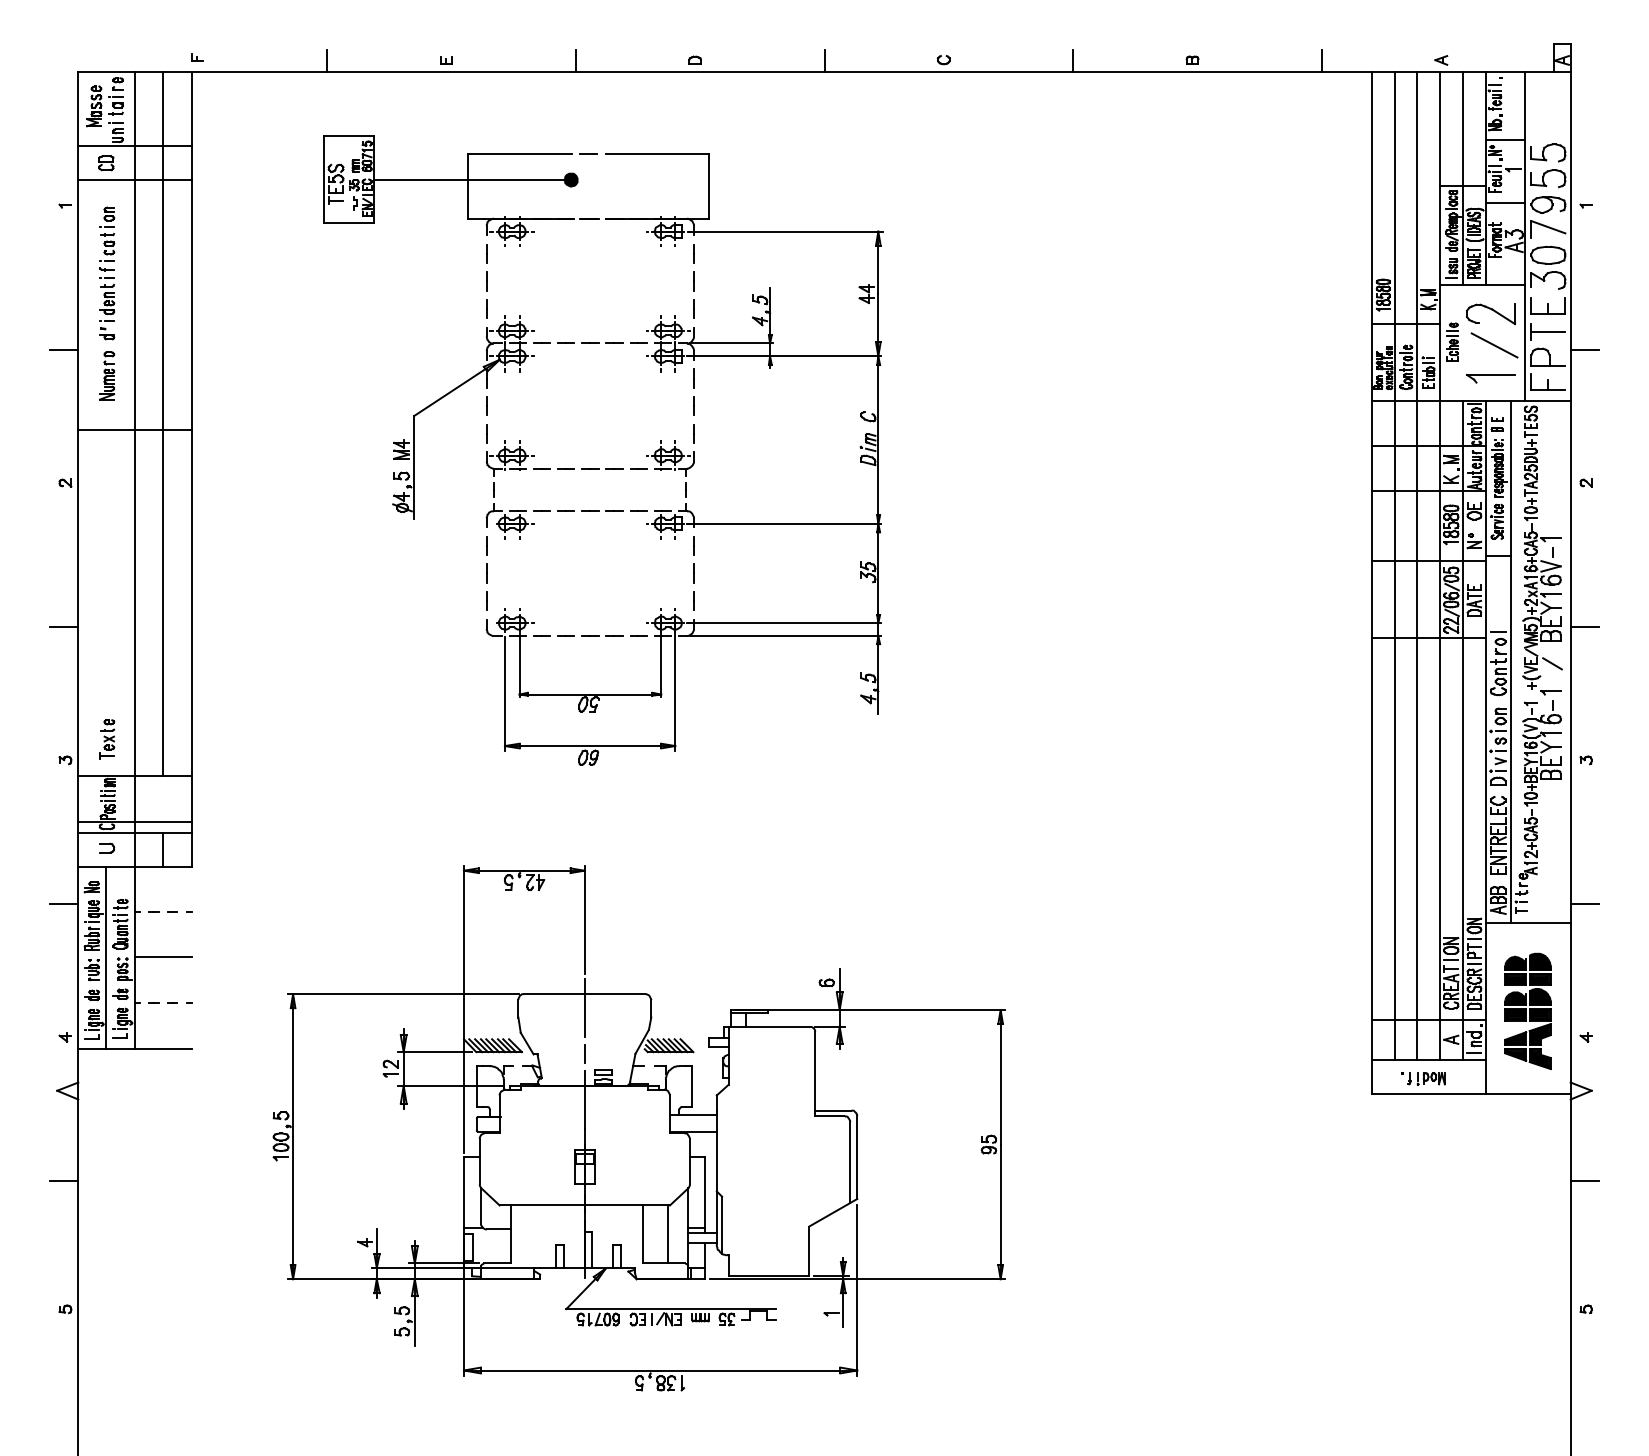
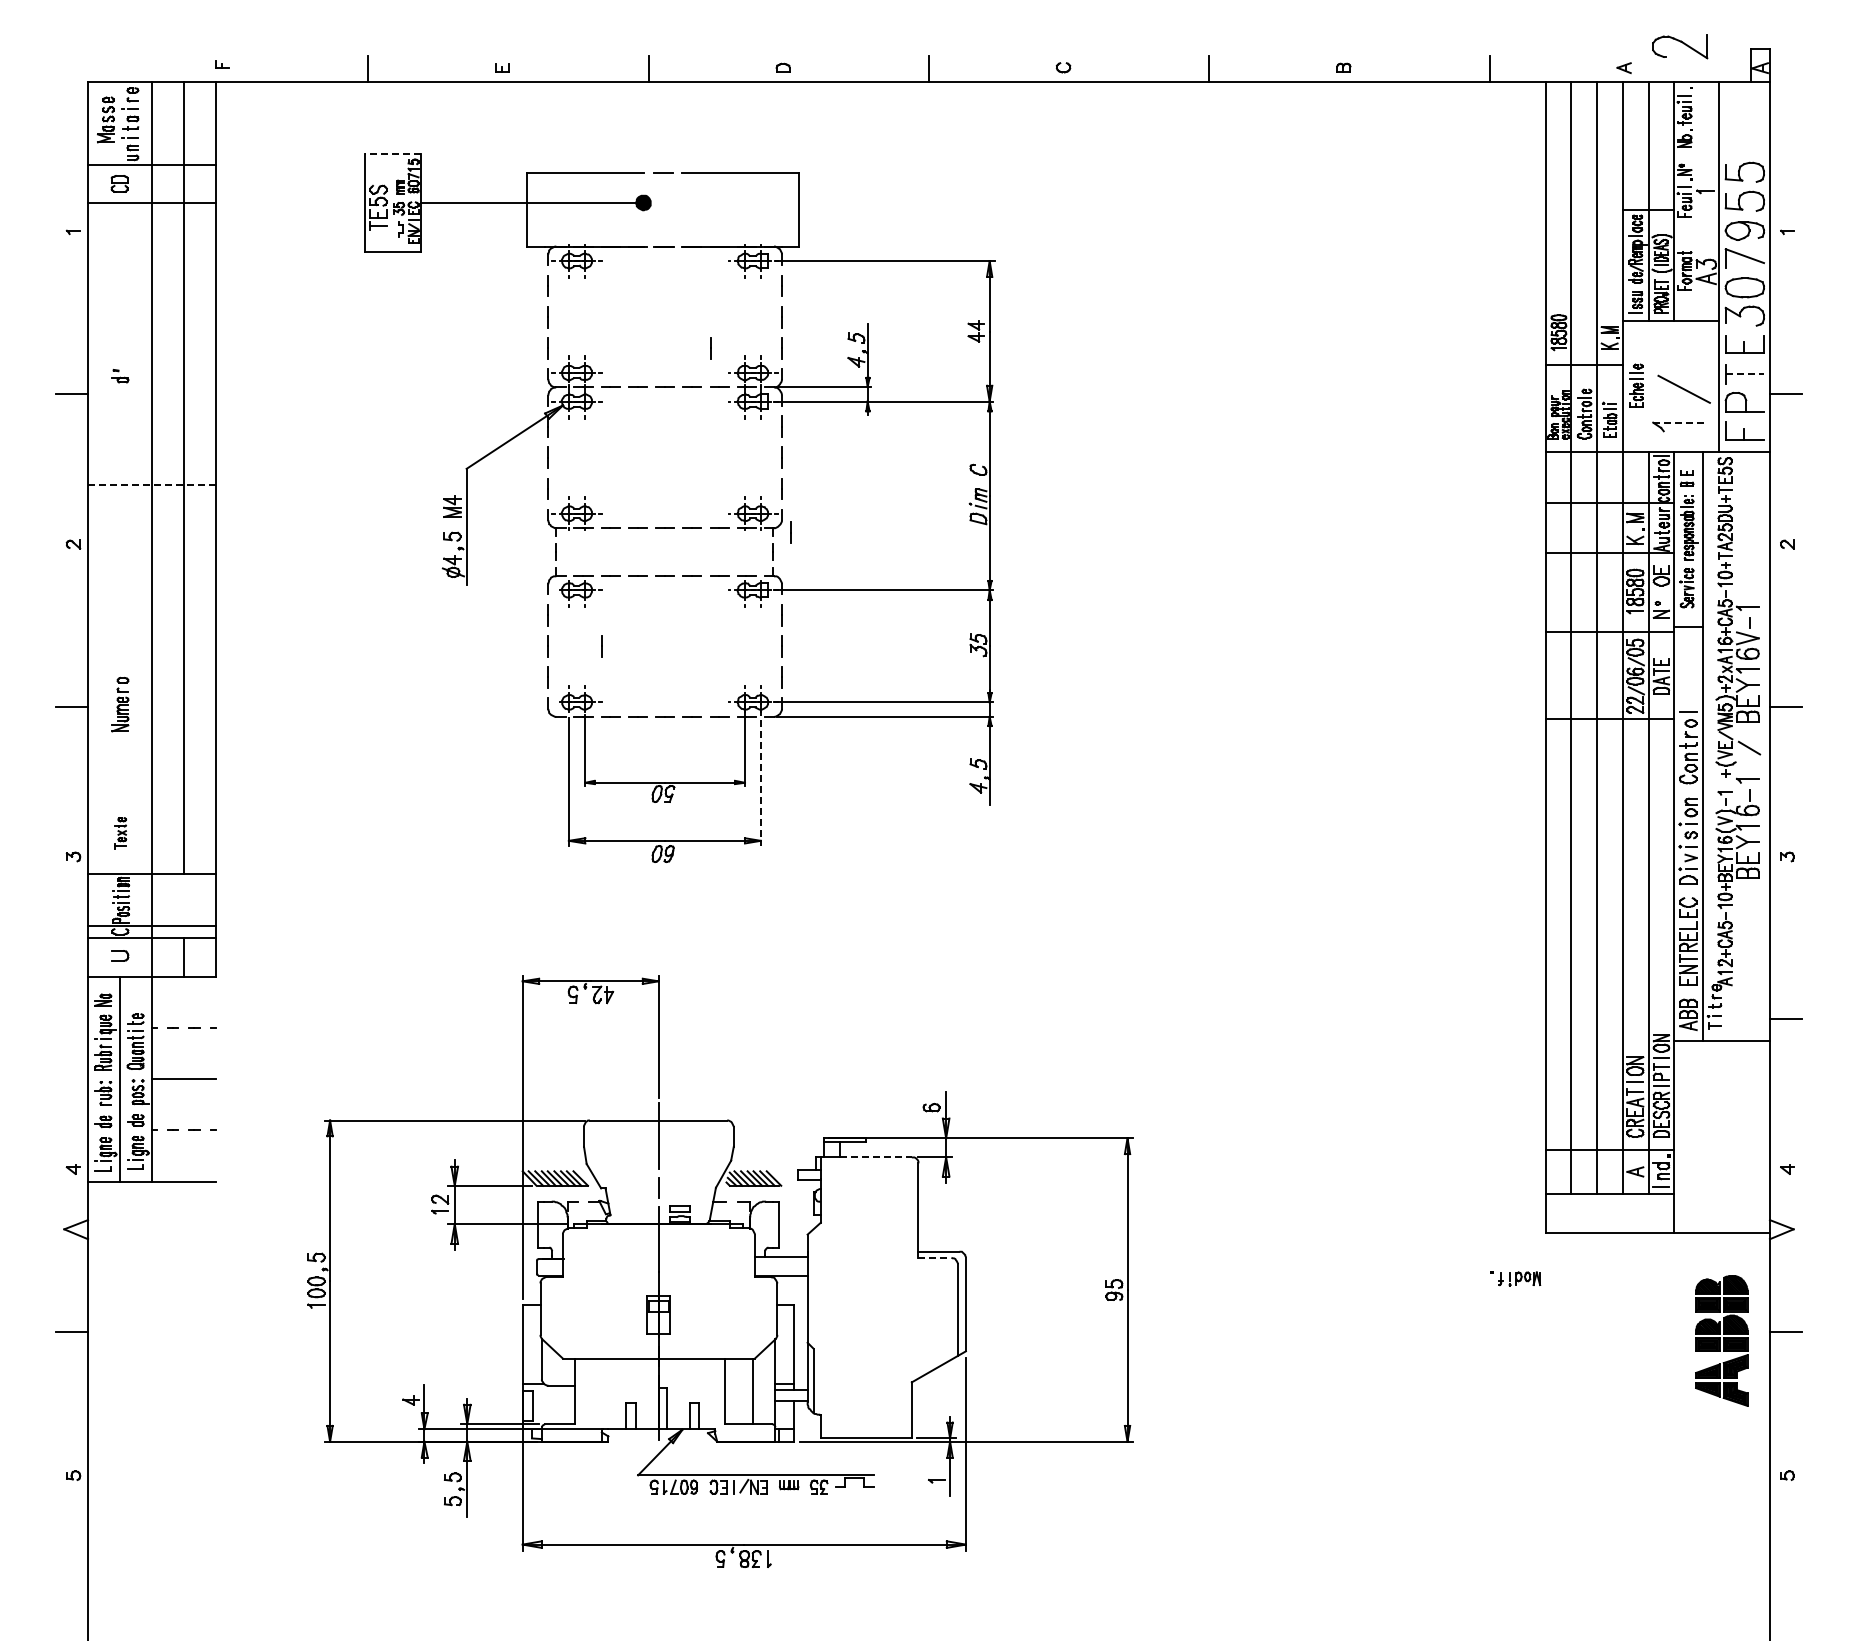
line: (348, 136) -> (392, 153), solid -> dashed
line: (1505, 140) -> (1696, 158), removed
line: (1505, 202) -> (1696, 228), removed
part: (107, 263) -> (120, 297), removed
line: (630, 309) -> (710, 348), added
part: (1491, 313) -> (1680, 46), moved
line: (1548, 331) -> (1745, 373), solid -> dashed
line: (1491, 374) -> (1680, 422), solid -> dashed
part: (107, 375) -> (120, 704), moved
line: (135, 429) -> (152, 484), solid -> dashed
line: (701, 472) -> (790, 532), added
line: (533, 573) -> (601, 646), added
line: (674, 685) -> (760, 772), solid -> dashed
part: (107, 738) -> (120, 832), size x0.7
line: (63, 903) -> (71, 1018), removed
part: (1527, 1011) -> (1721, 1340), moved
line: (777, 1027) -> (875, 1157), solid -> dashed
part: (1422, 1078) -> (1515, 1278), moved
line: (830, 1115) -> (935, 1257), solid -> dashed

